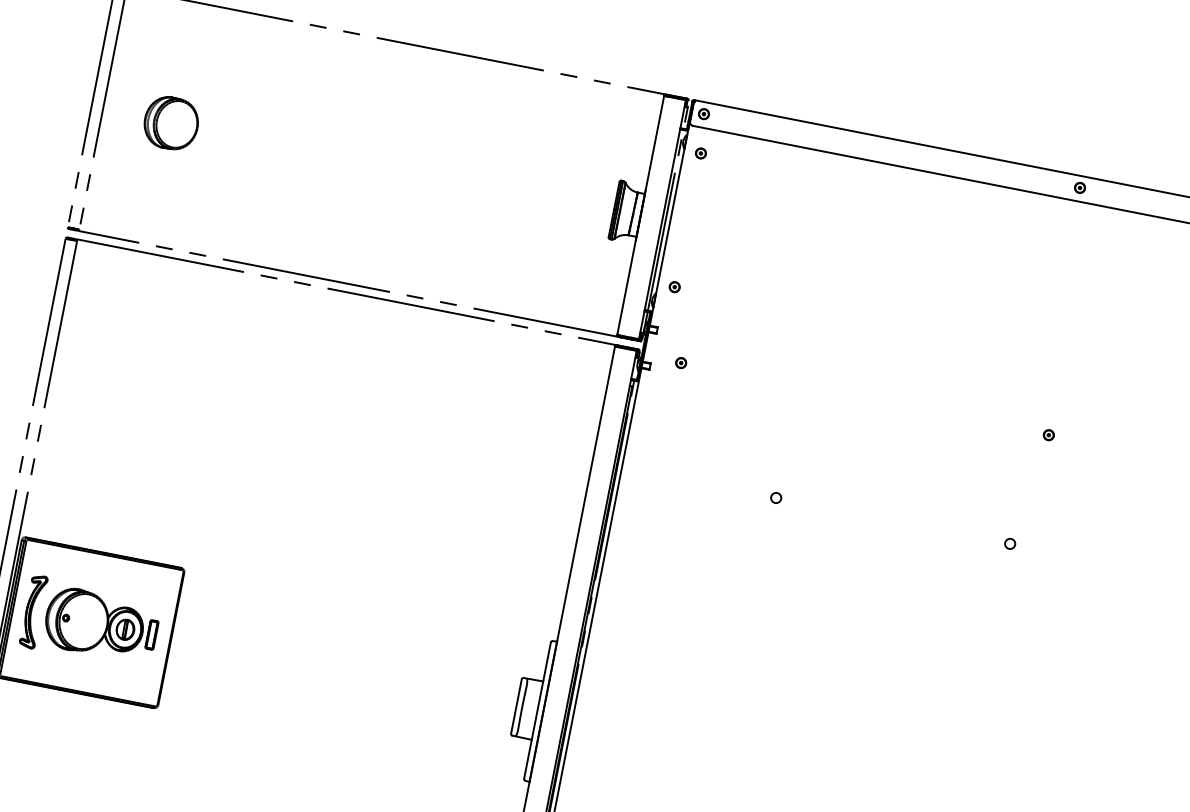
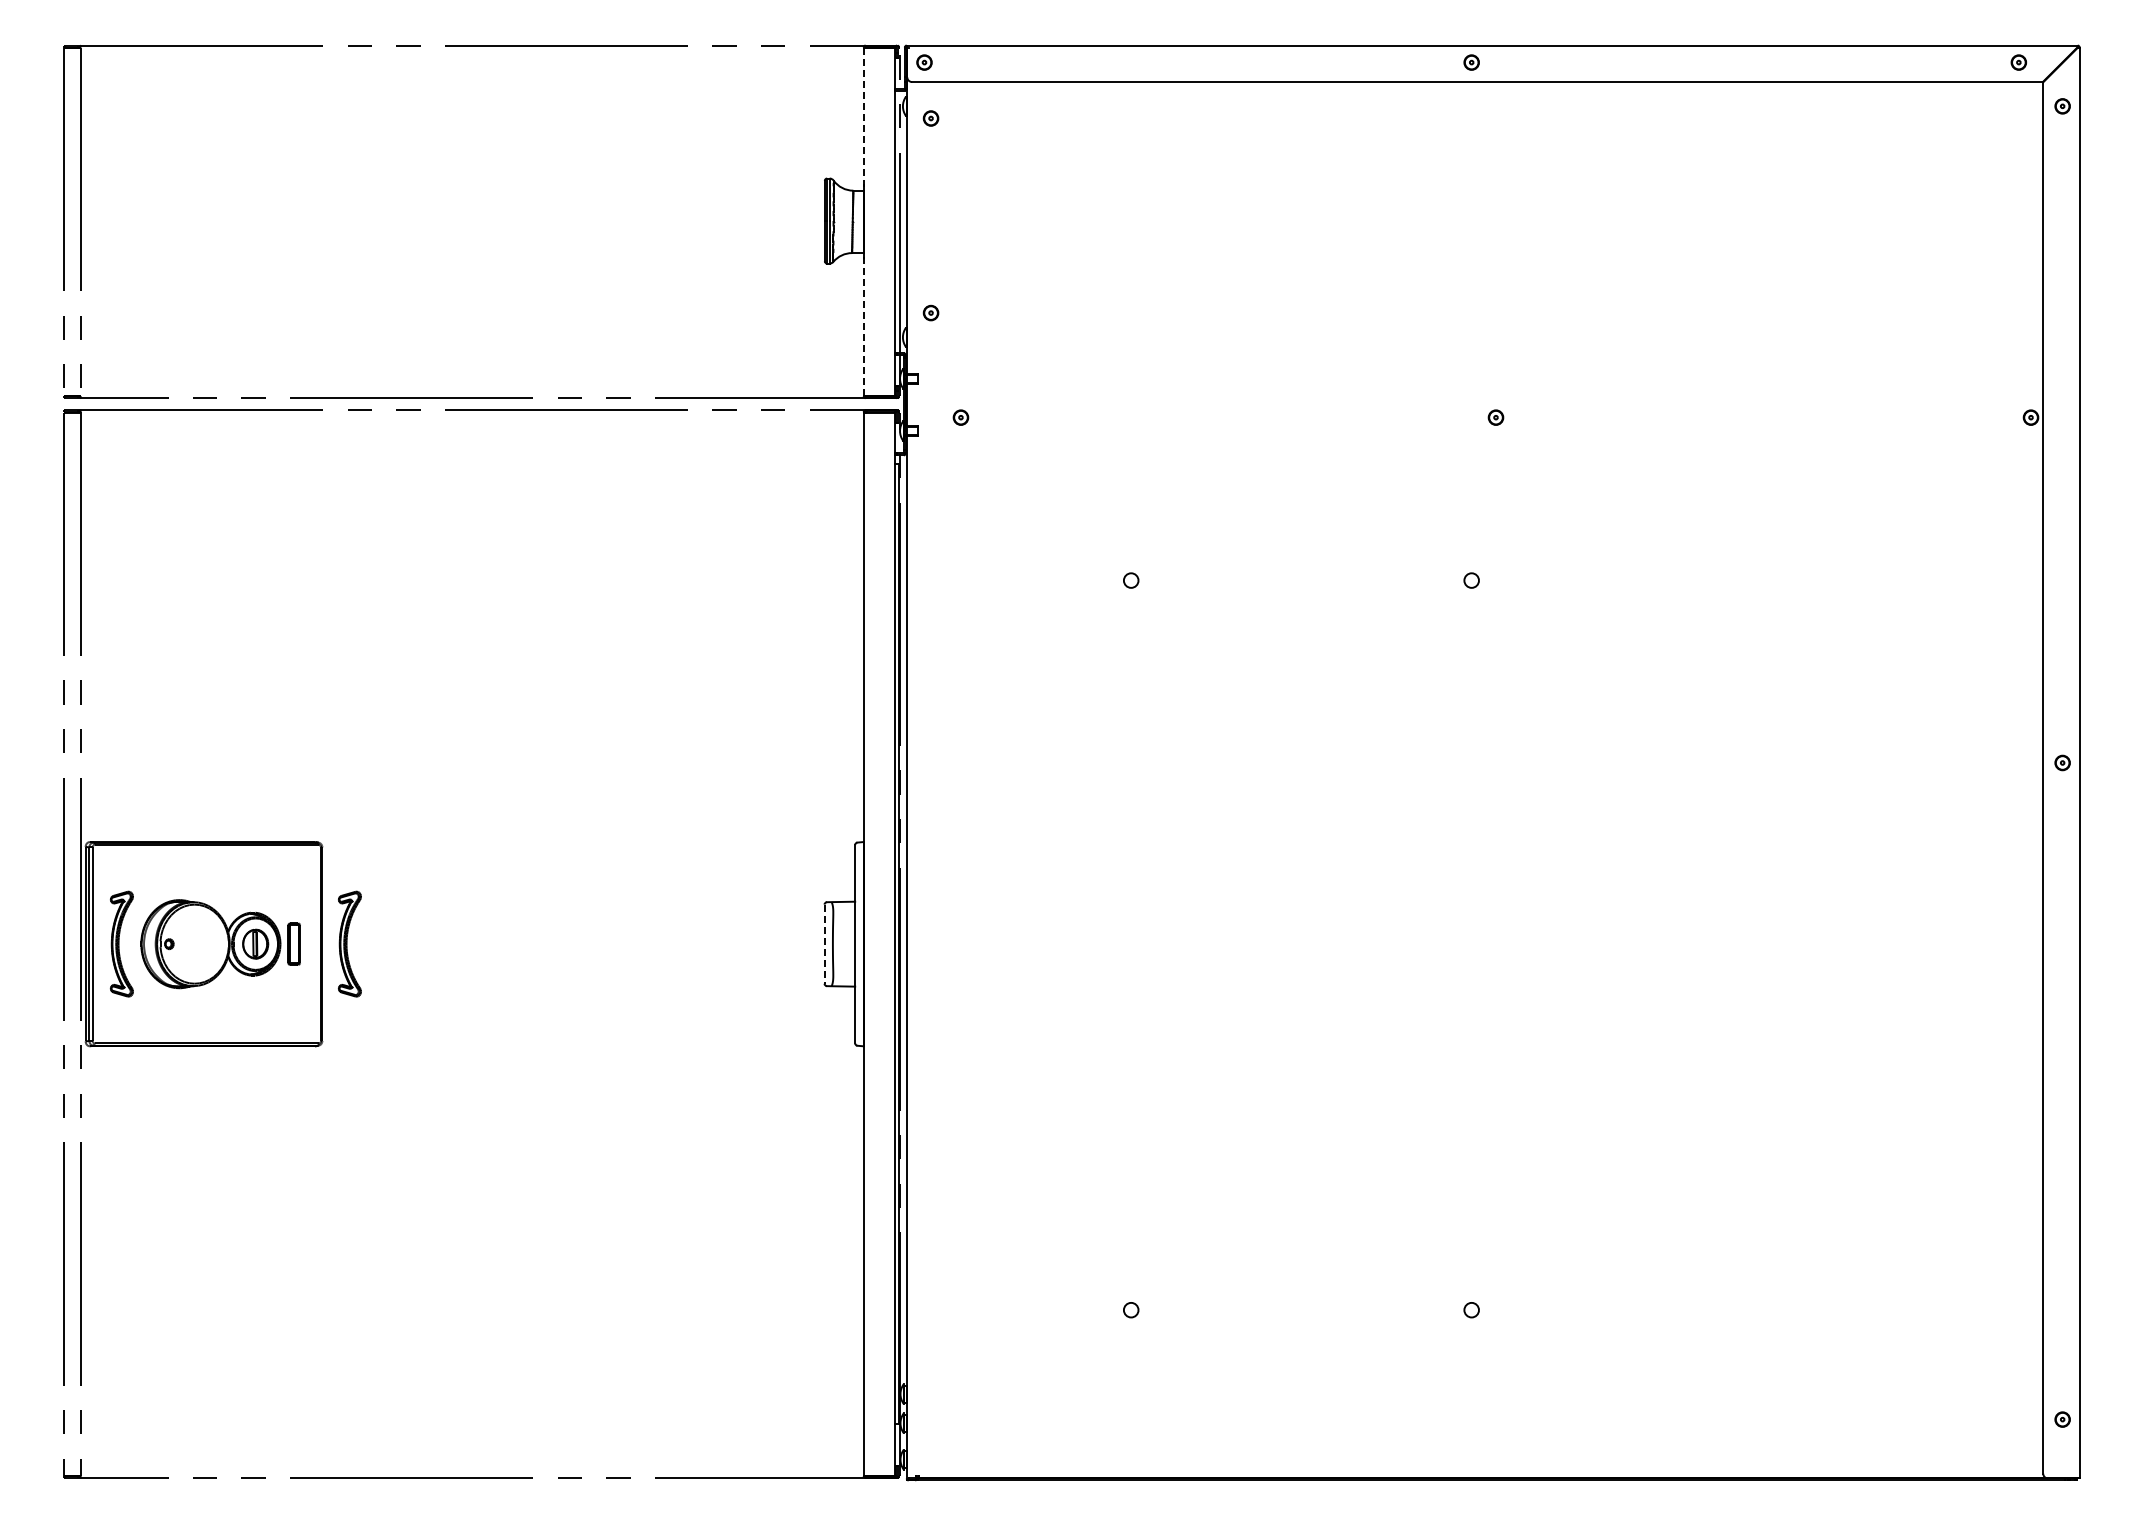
part: (171, 123) -> (180, 221), removed
line: (640, 215) -> (863, 221), solid -> dashed
part: (190, 641) -> (349, 943), added
line: (516, 706) -> (824, 944), solid -> dashed

